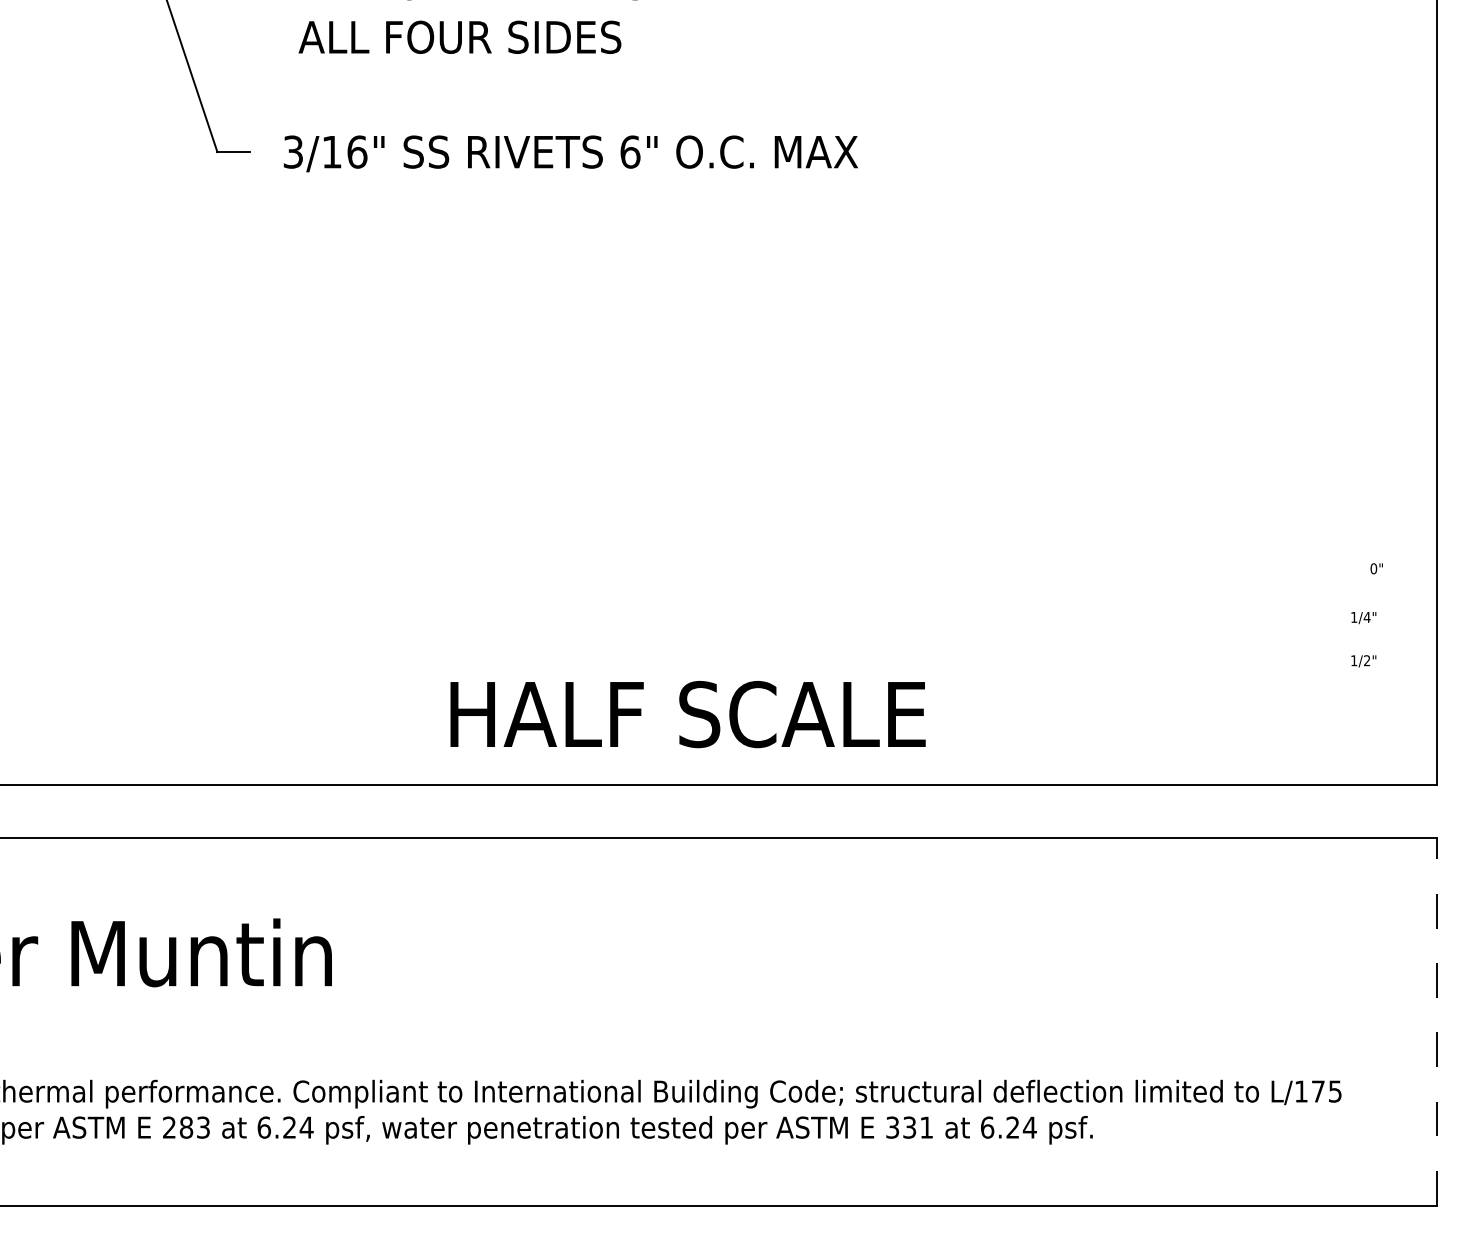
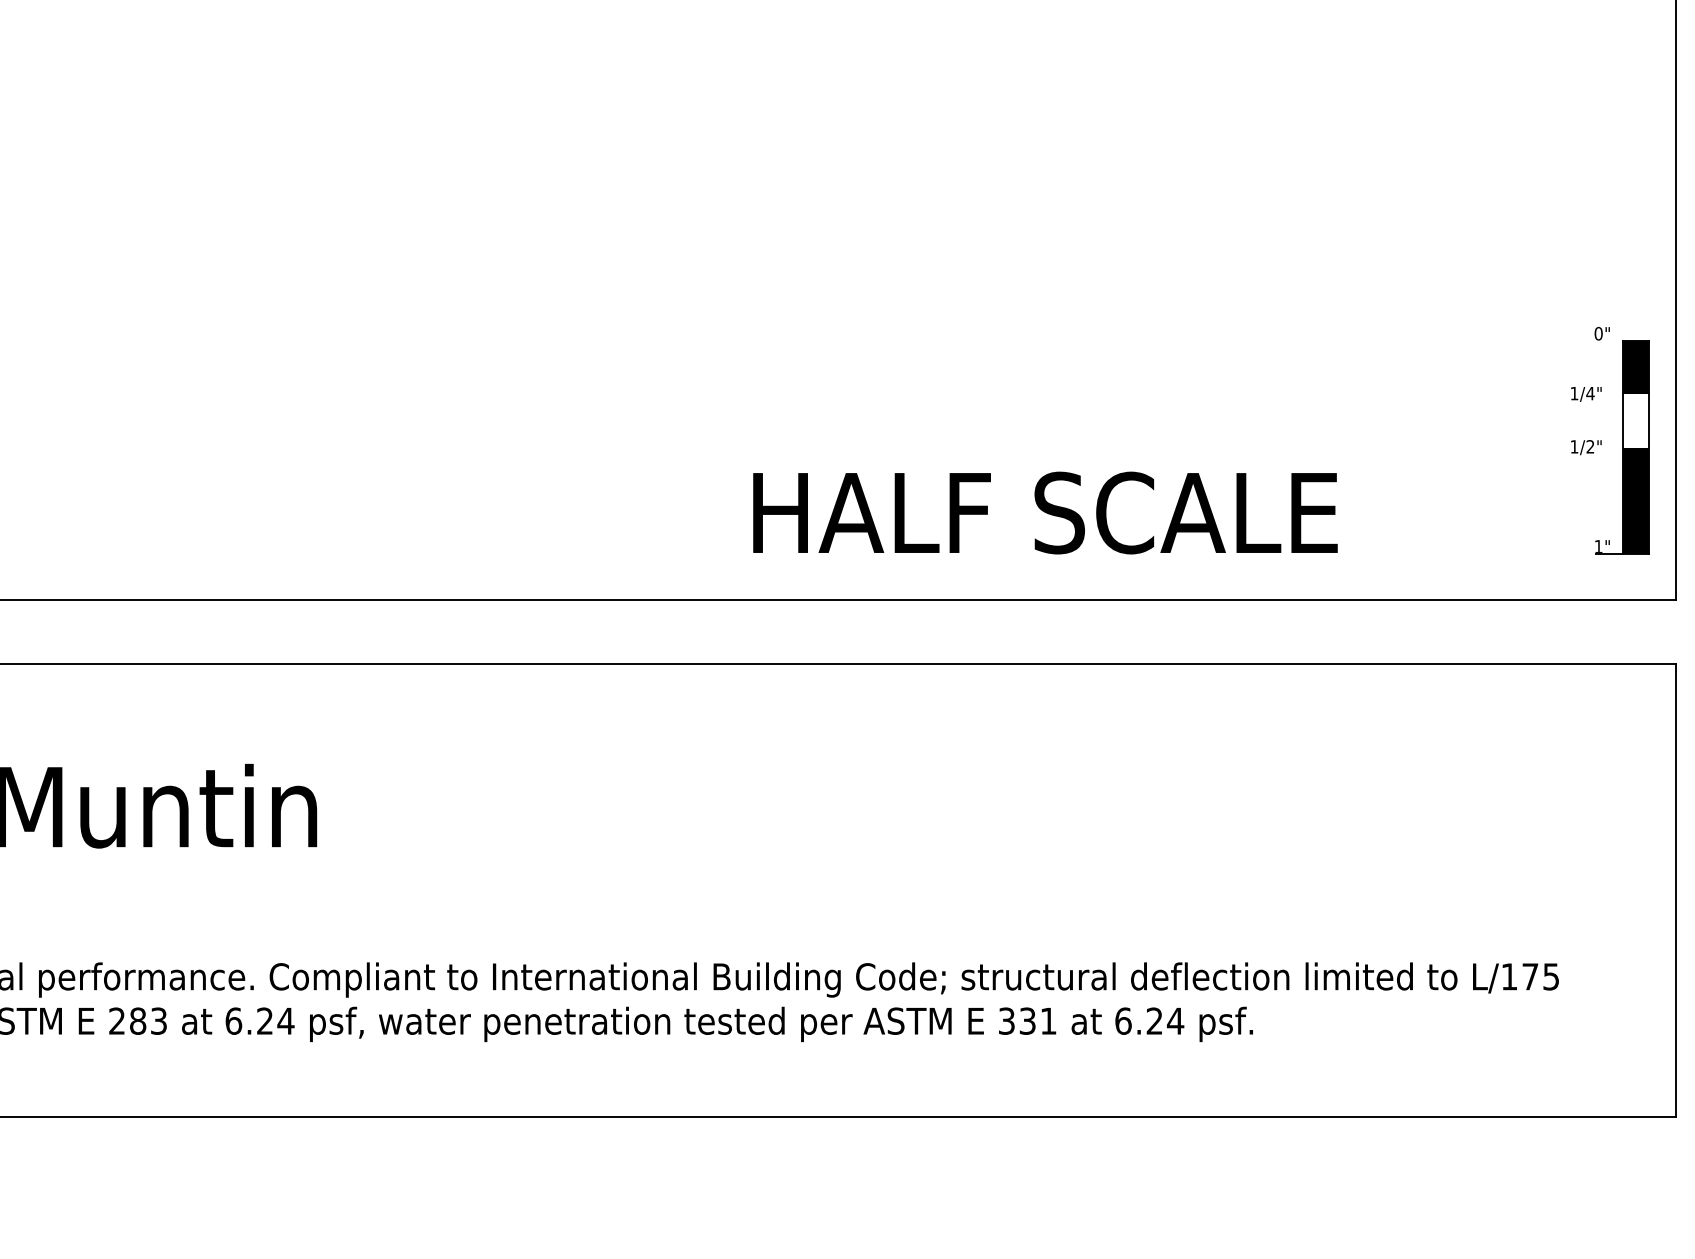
part: (1393, 661) -> (1622, 447), added
text: (687, 714) -> (1044, 512), moved
line: (1436, 1021) -> (1675, 890), dashed -> solid

